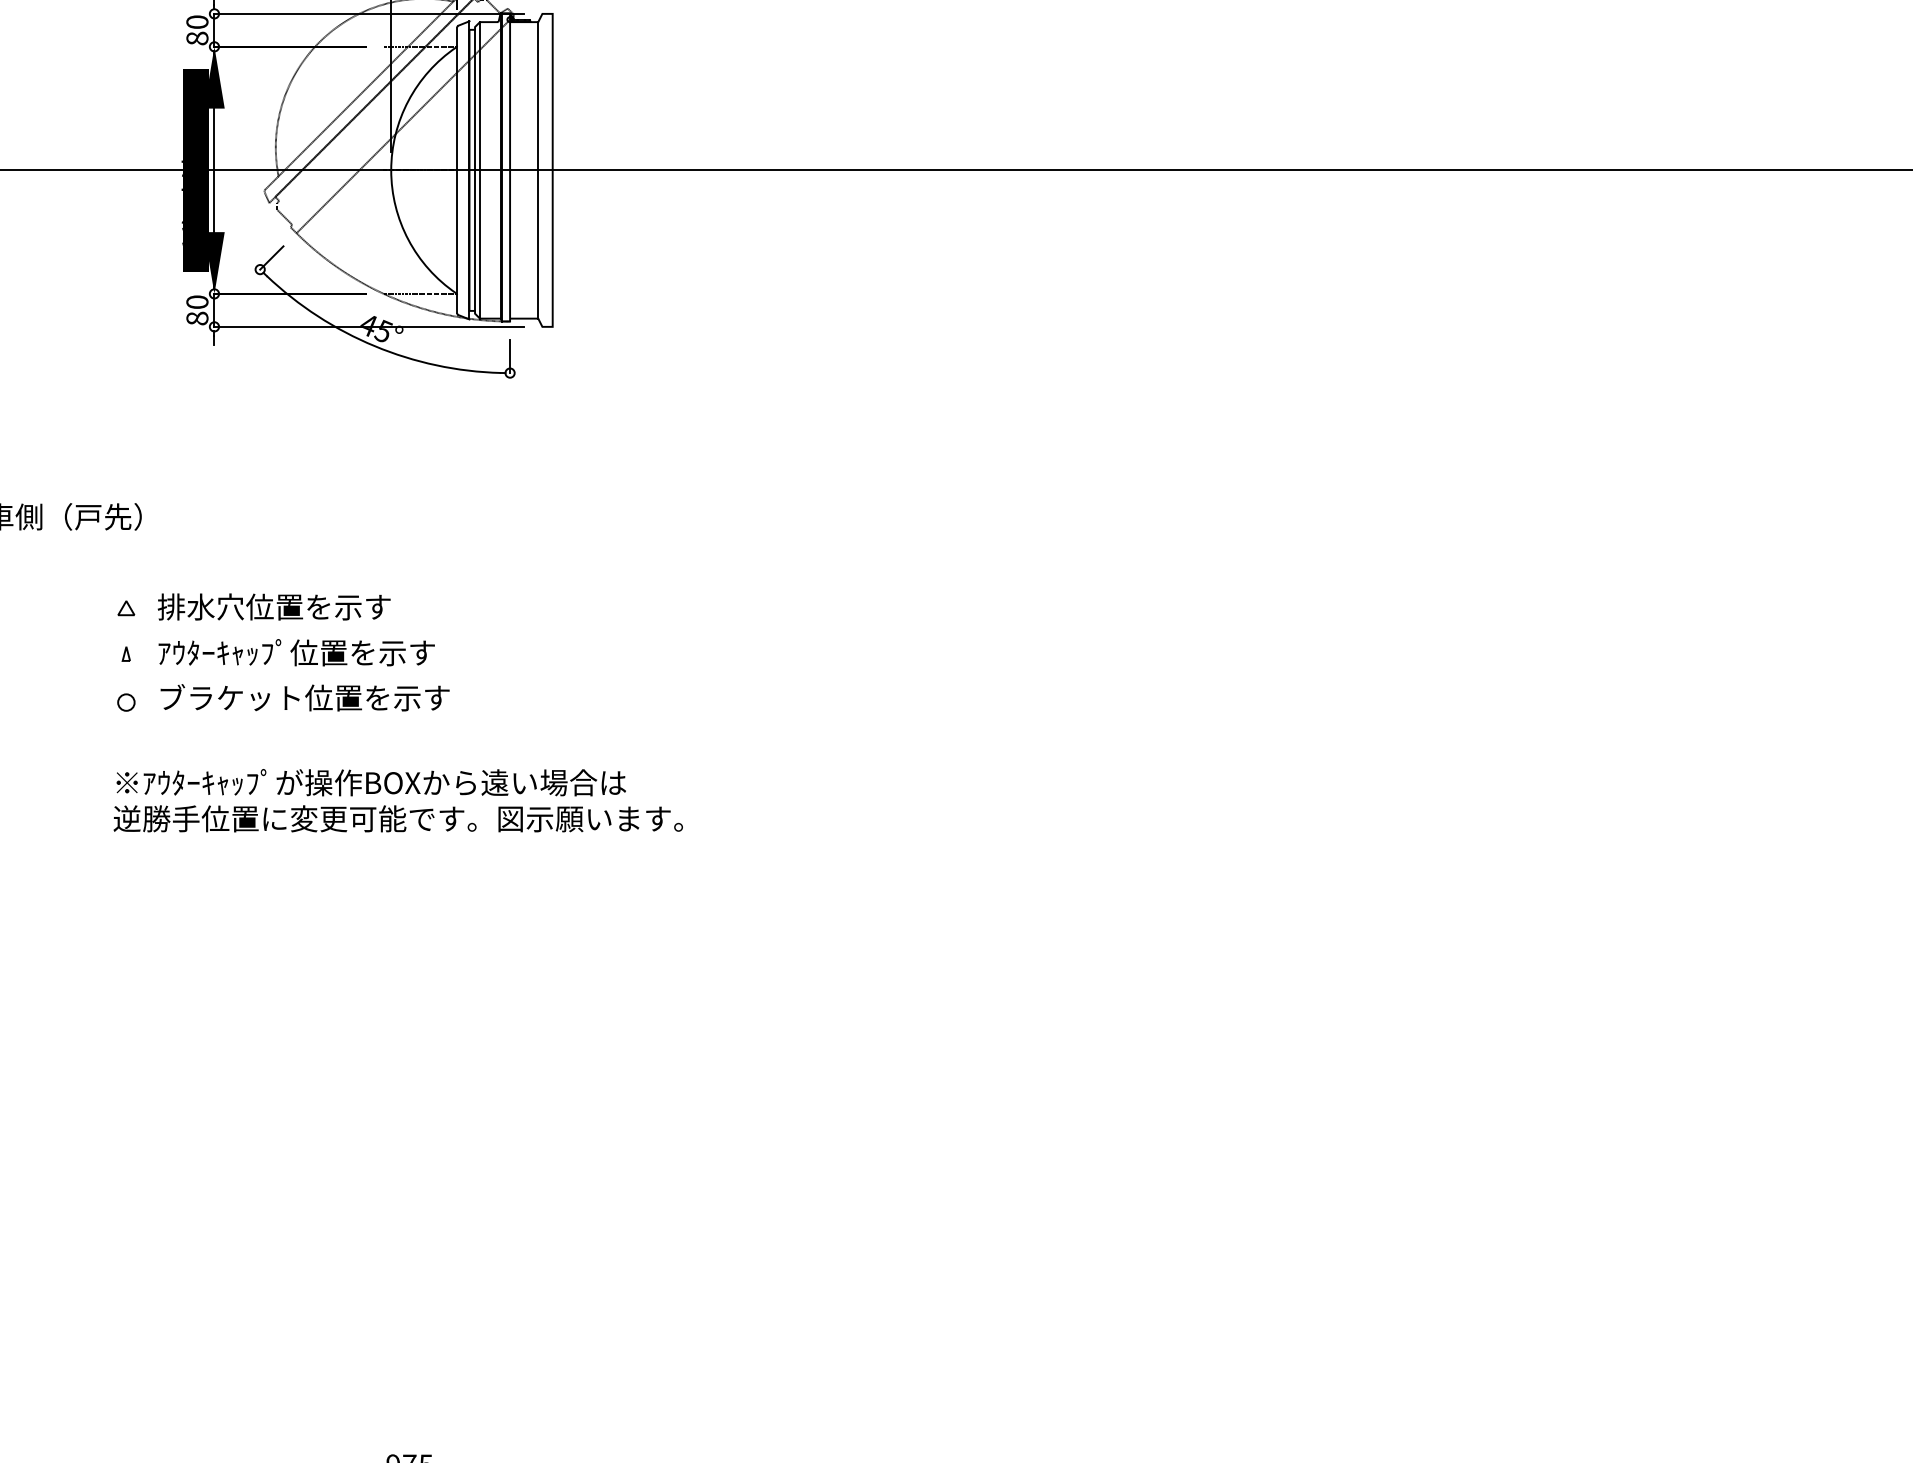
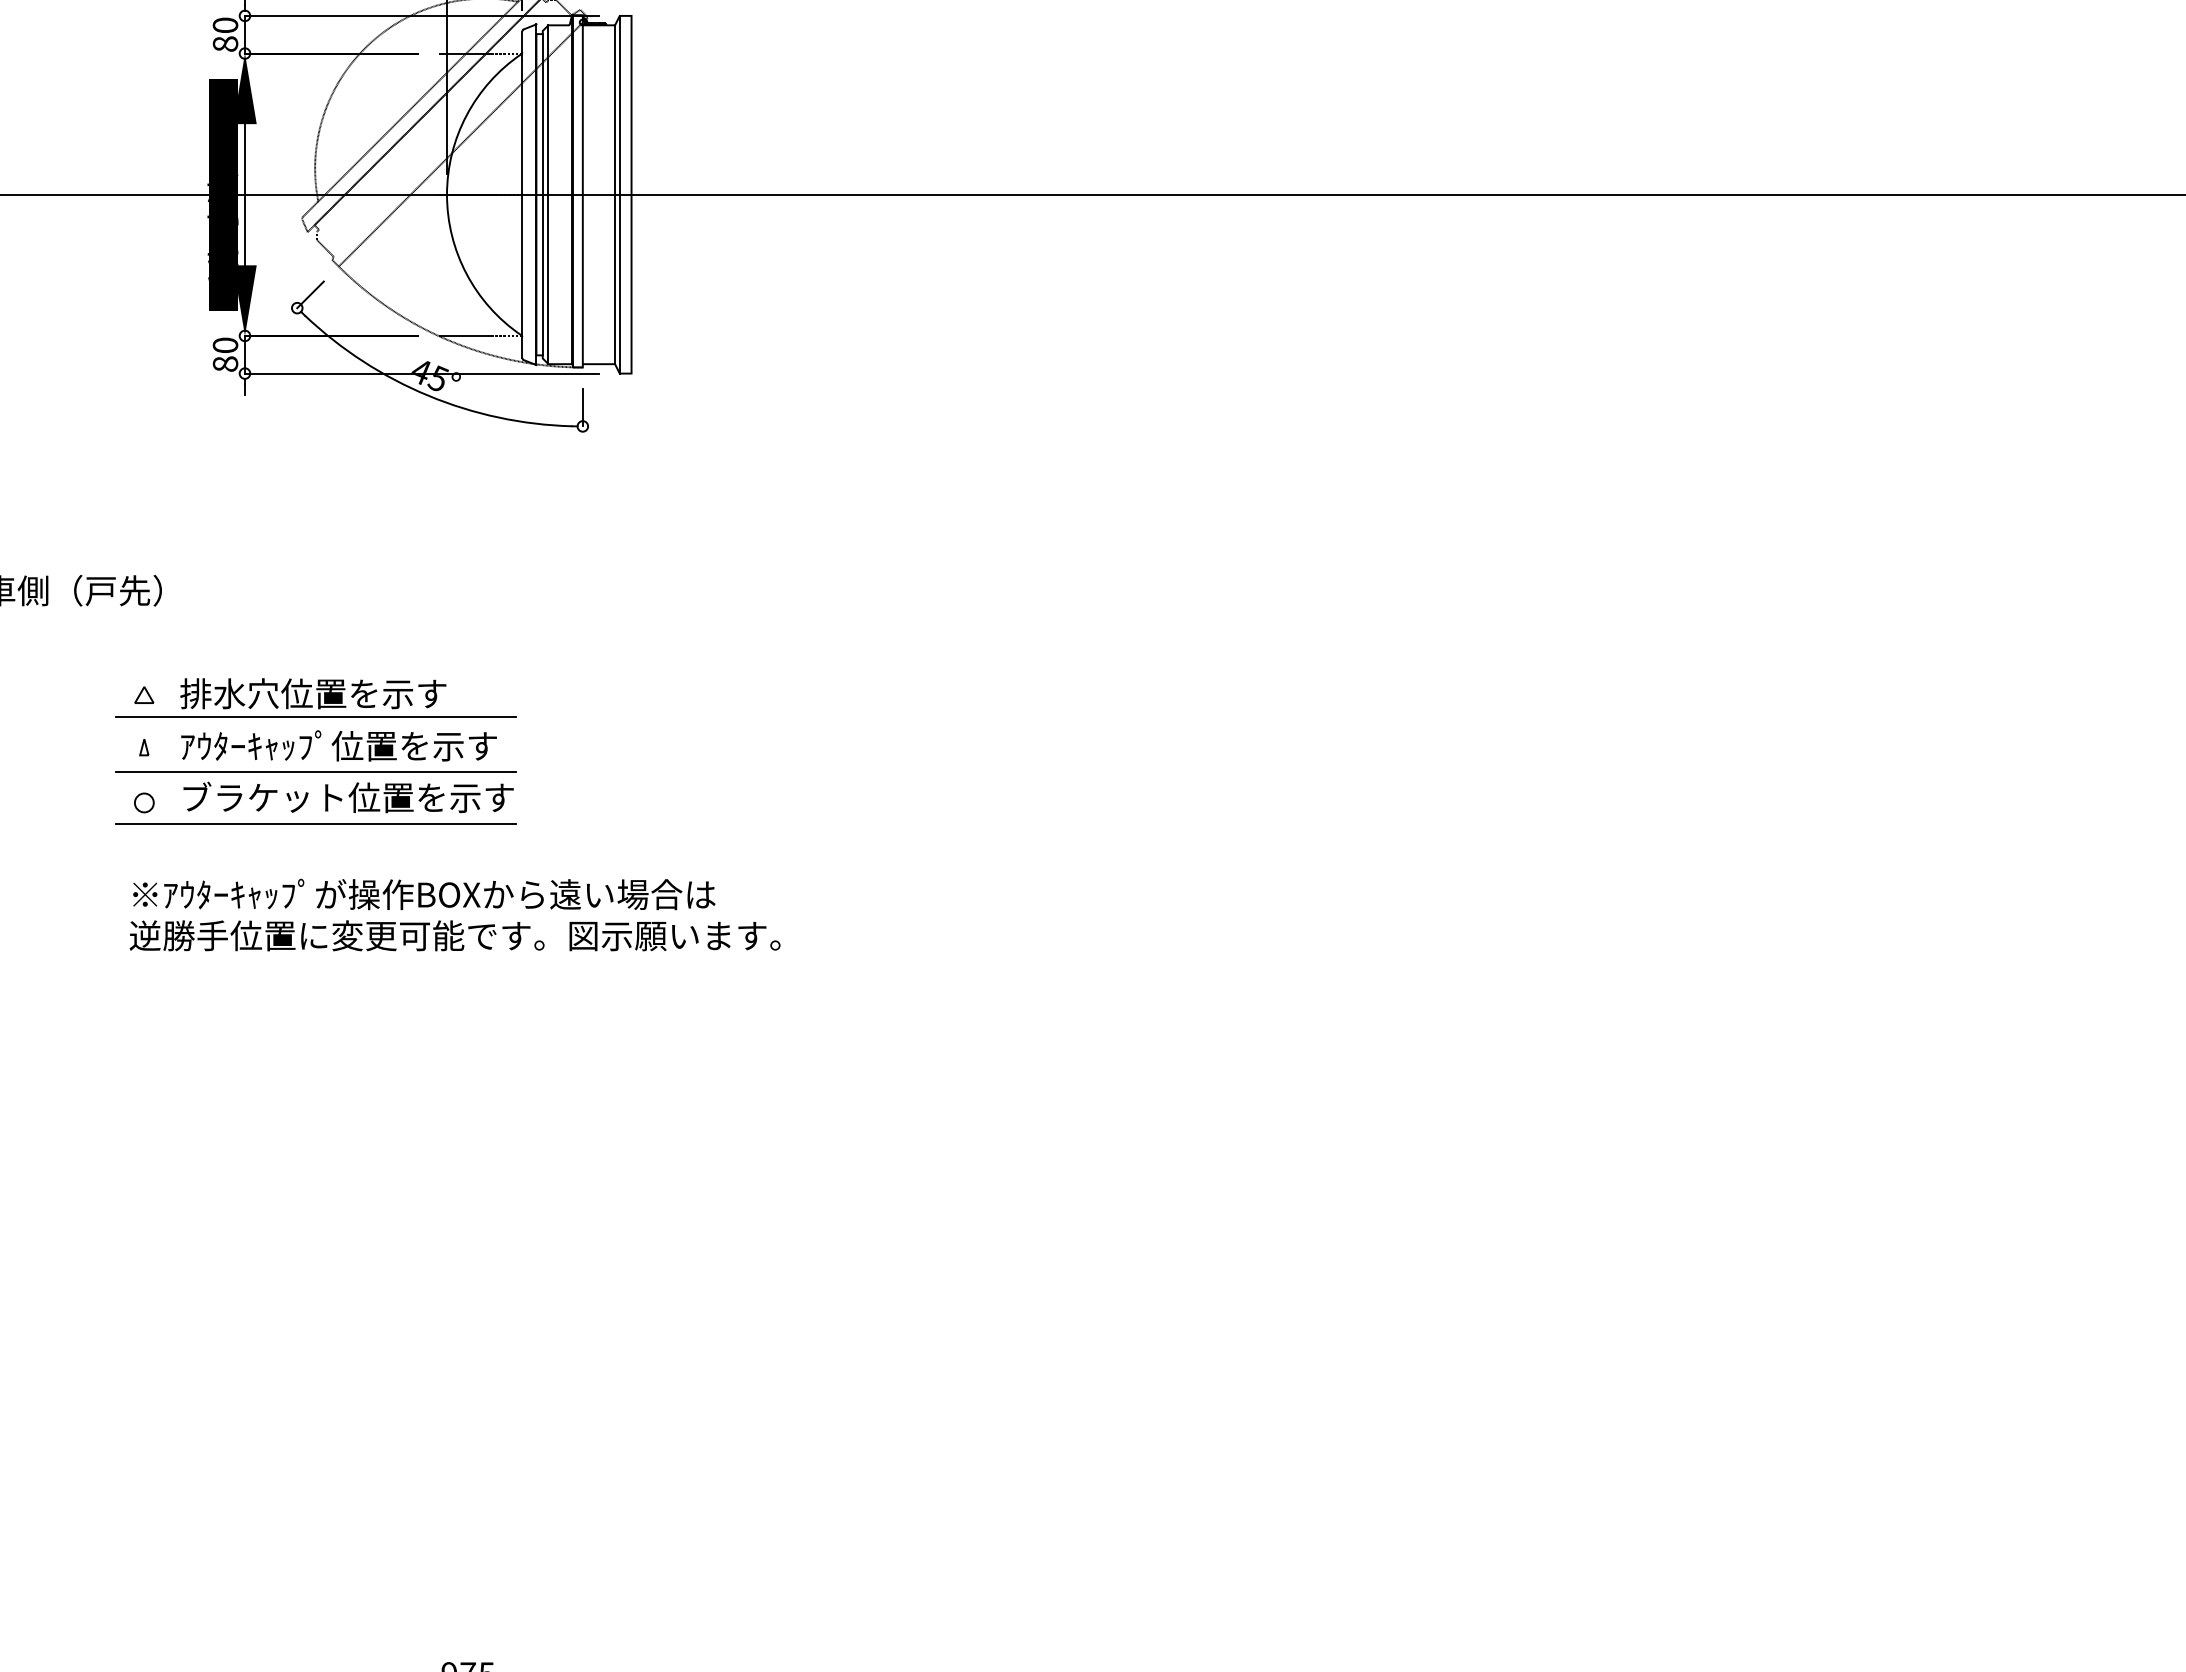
line: (542, 169) -> (619, 193), added
line: (276, 627) -> (315, 717), added
line: (276, 675) -> (315, 772), added
line: (276, 721) -> (315, 824), added

